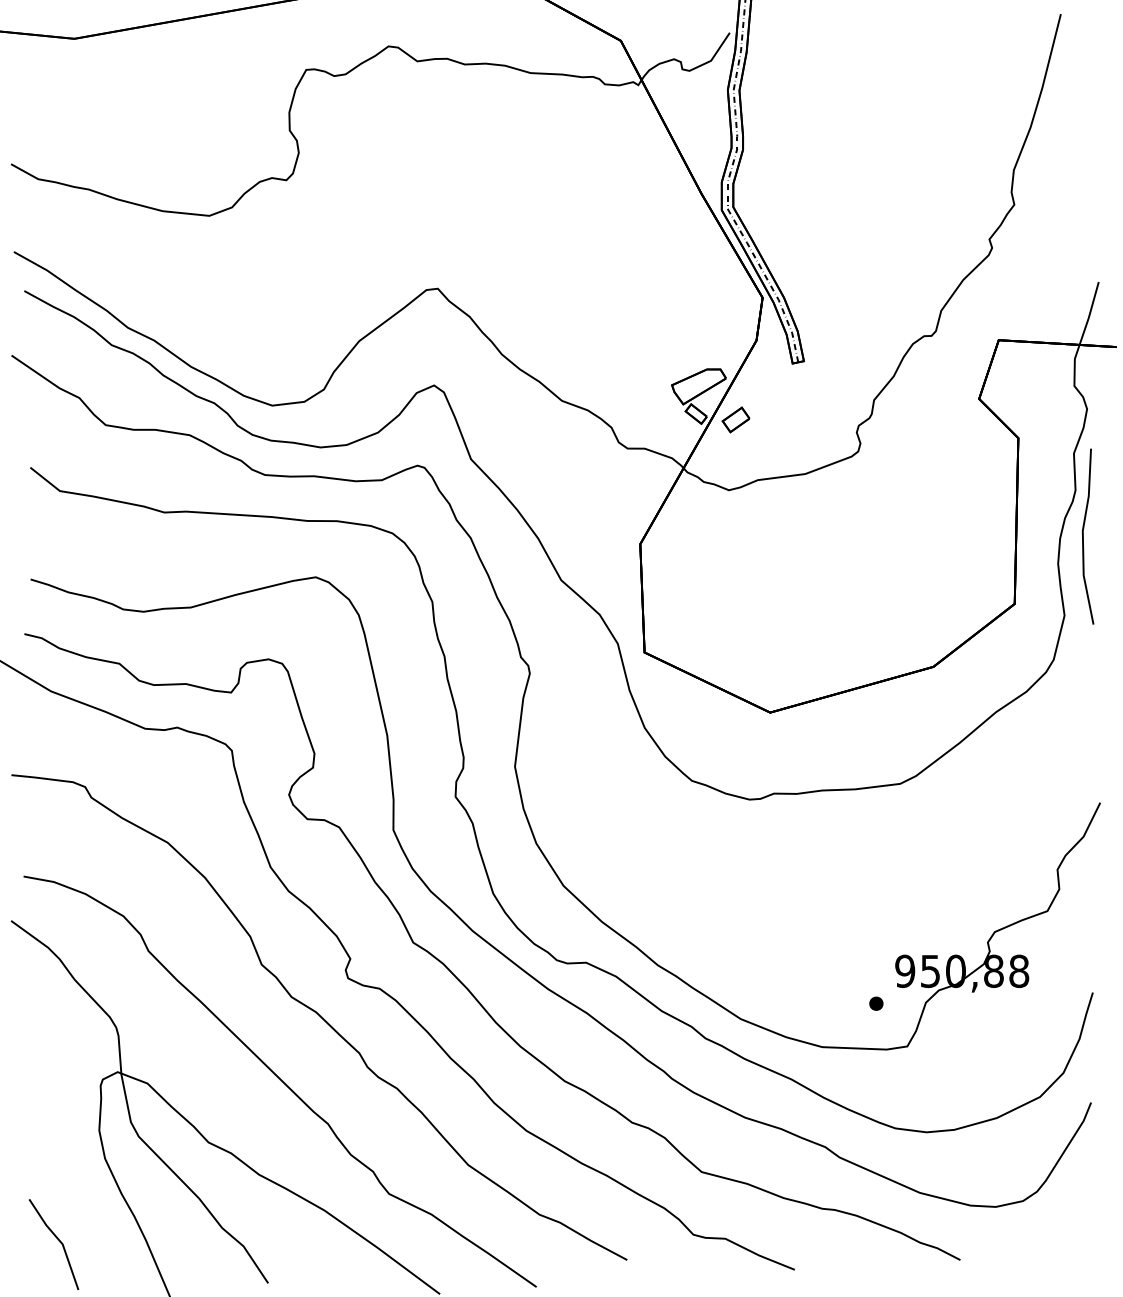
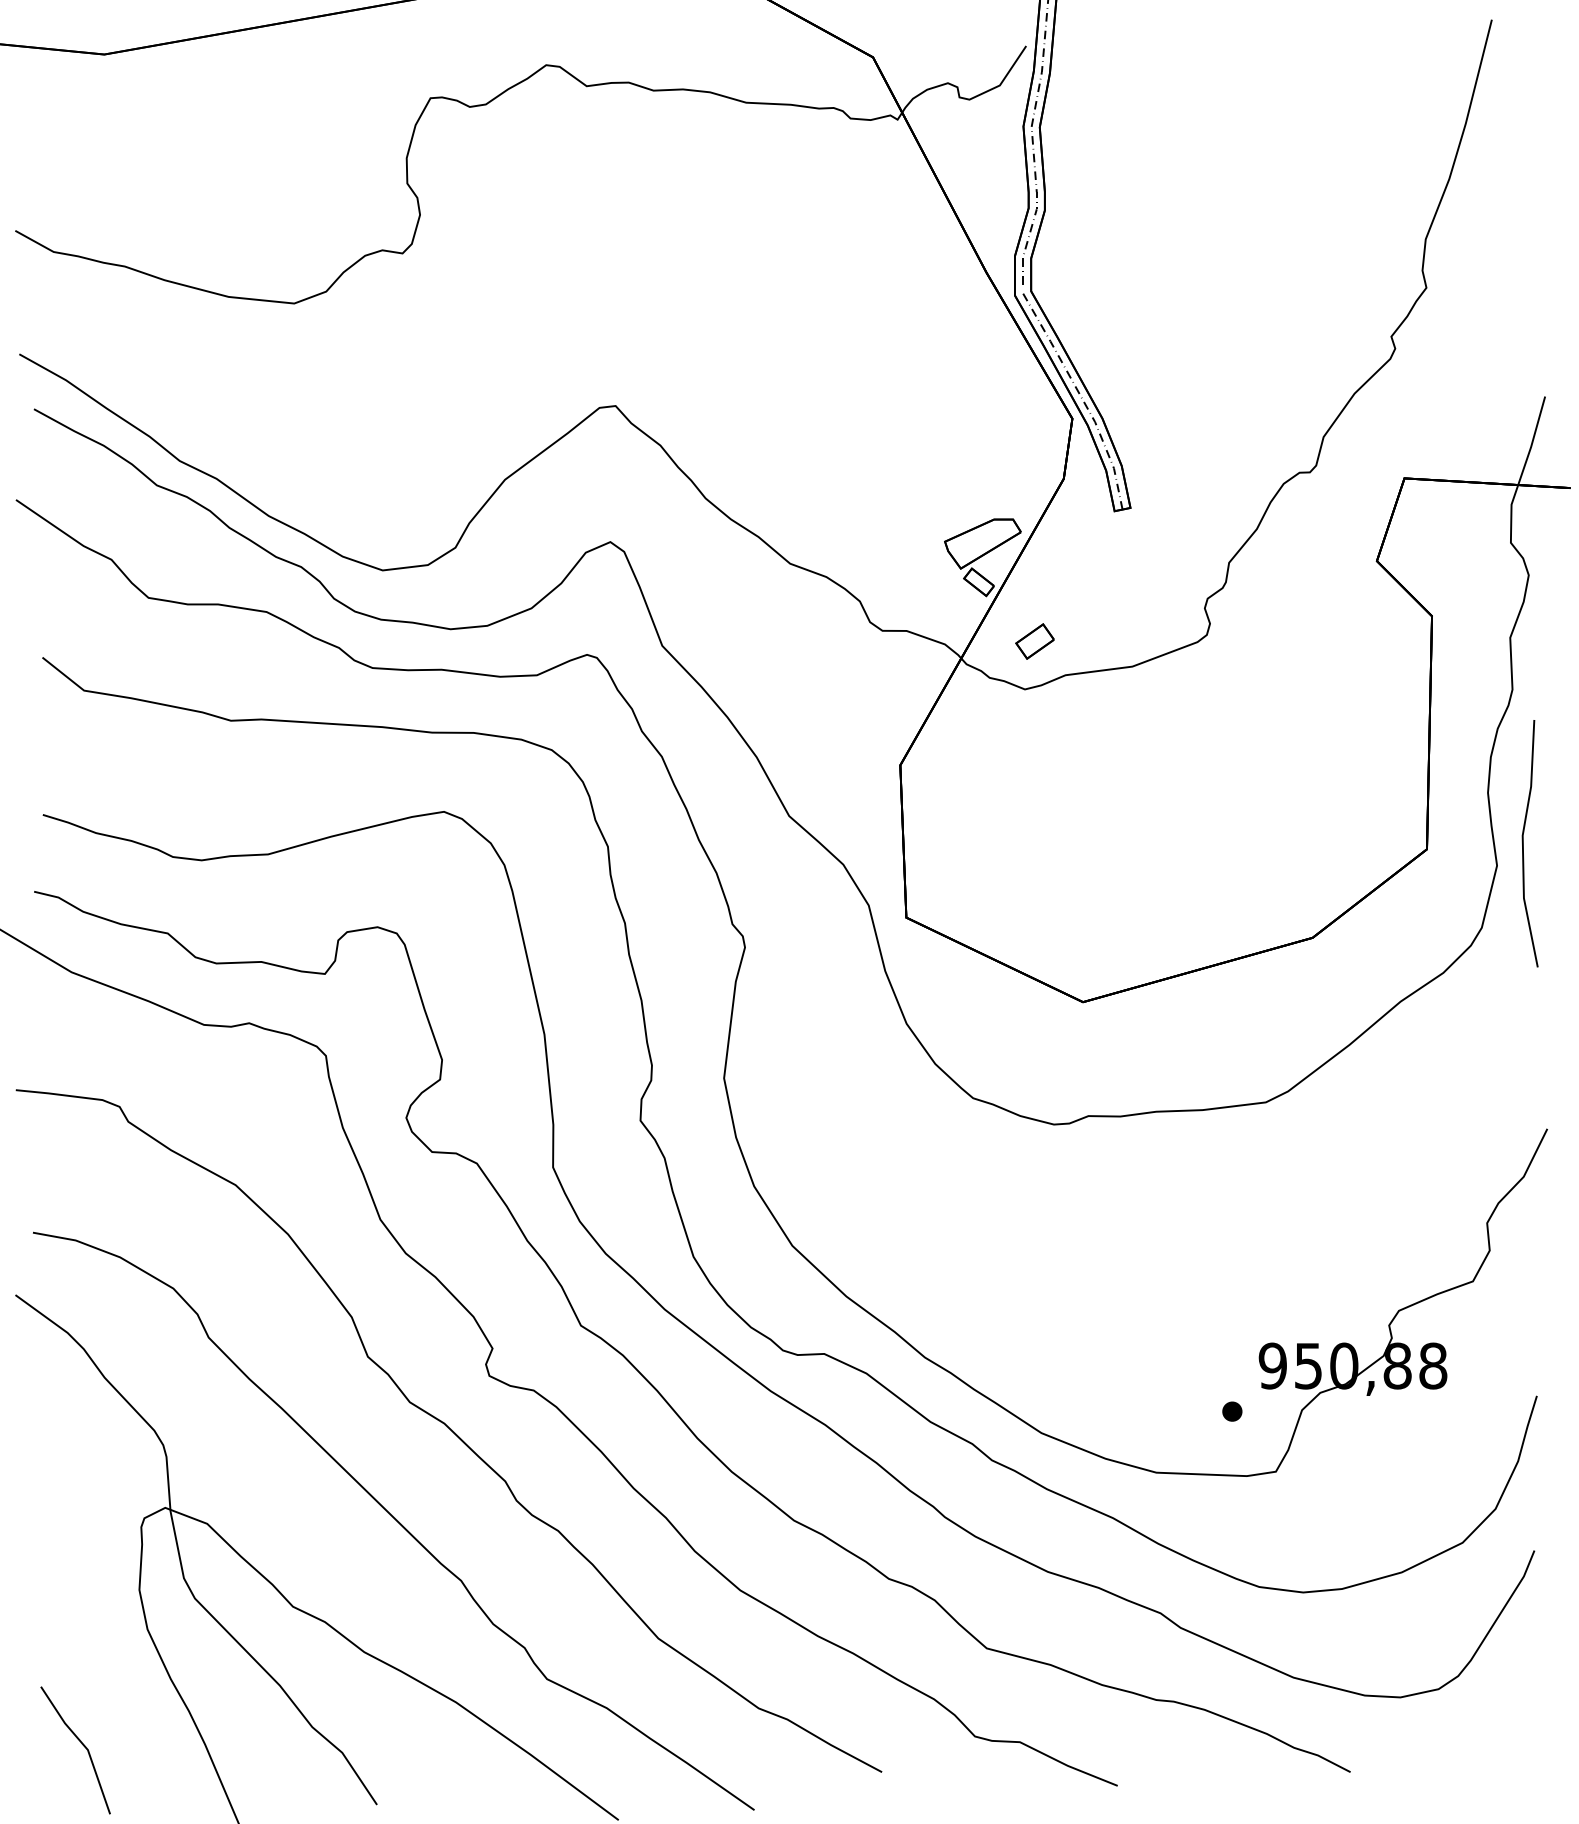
part: (735, 419) -> (1034, 641), moved
line: (1083, 536) -> (1523, 843), moved

